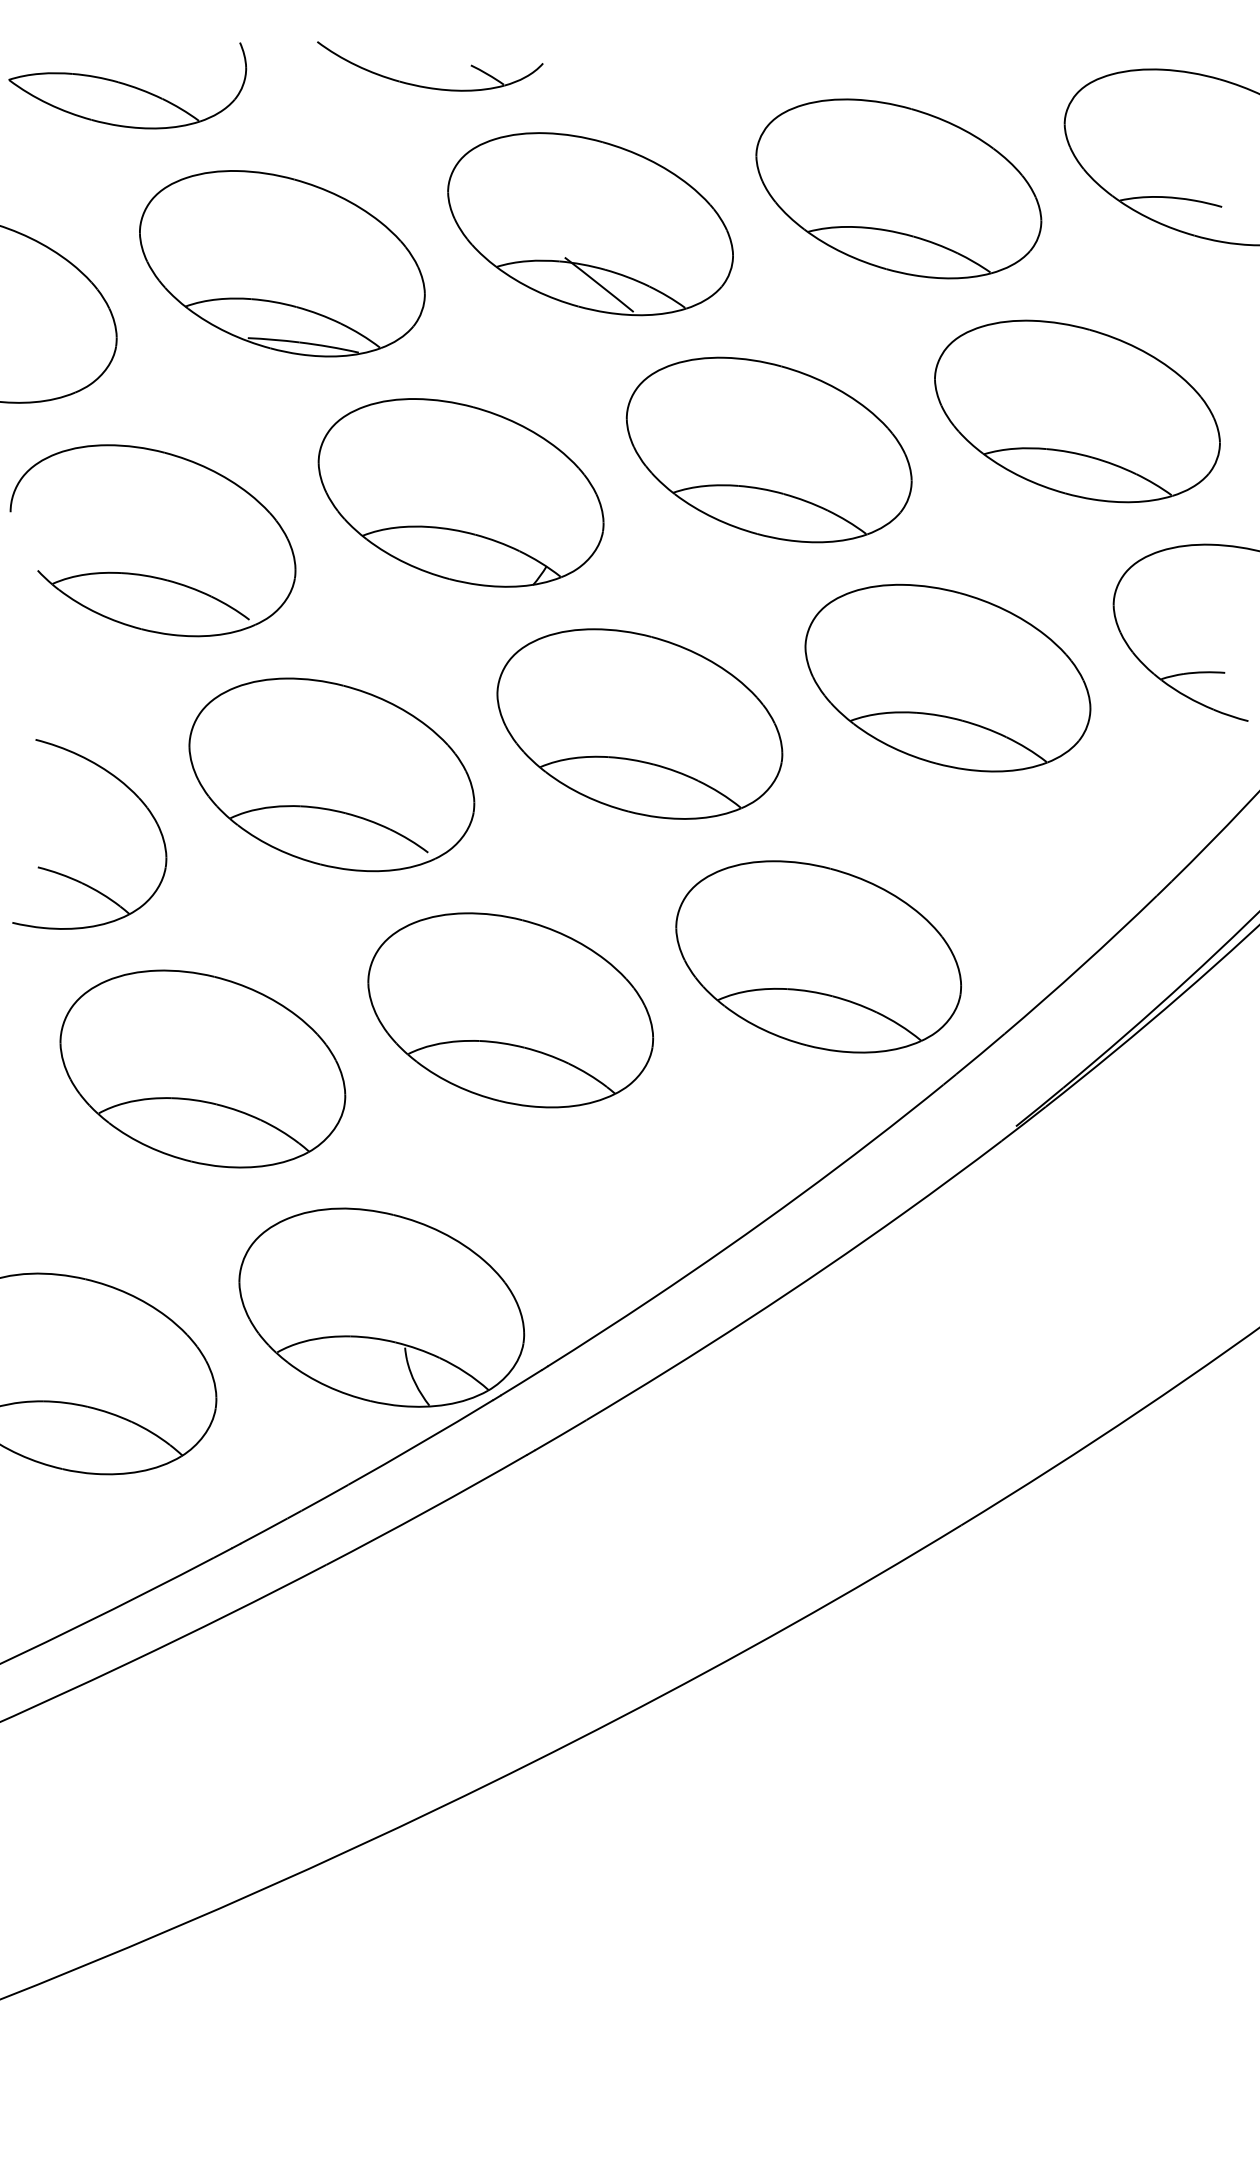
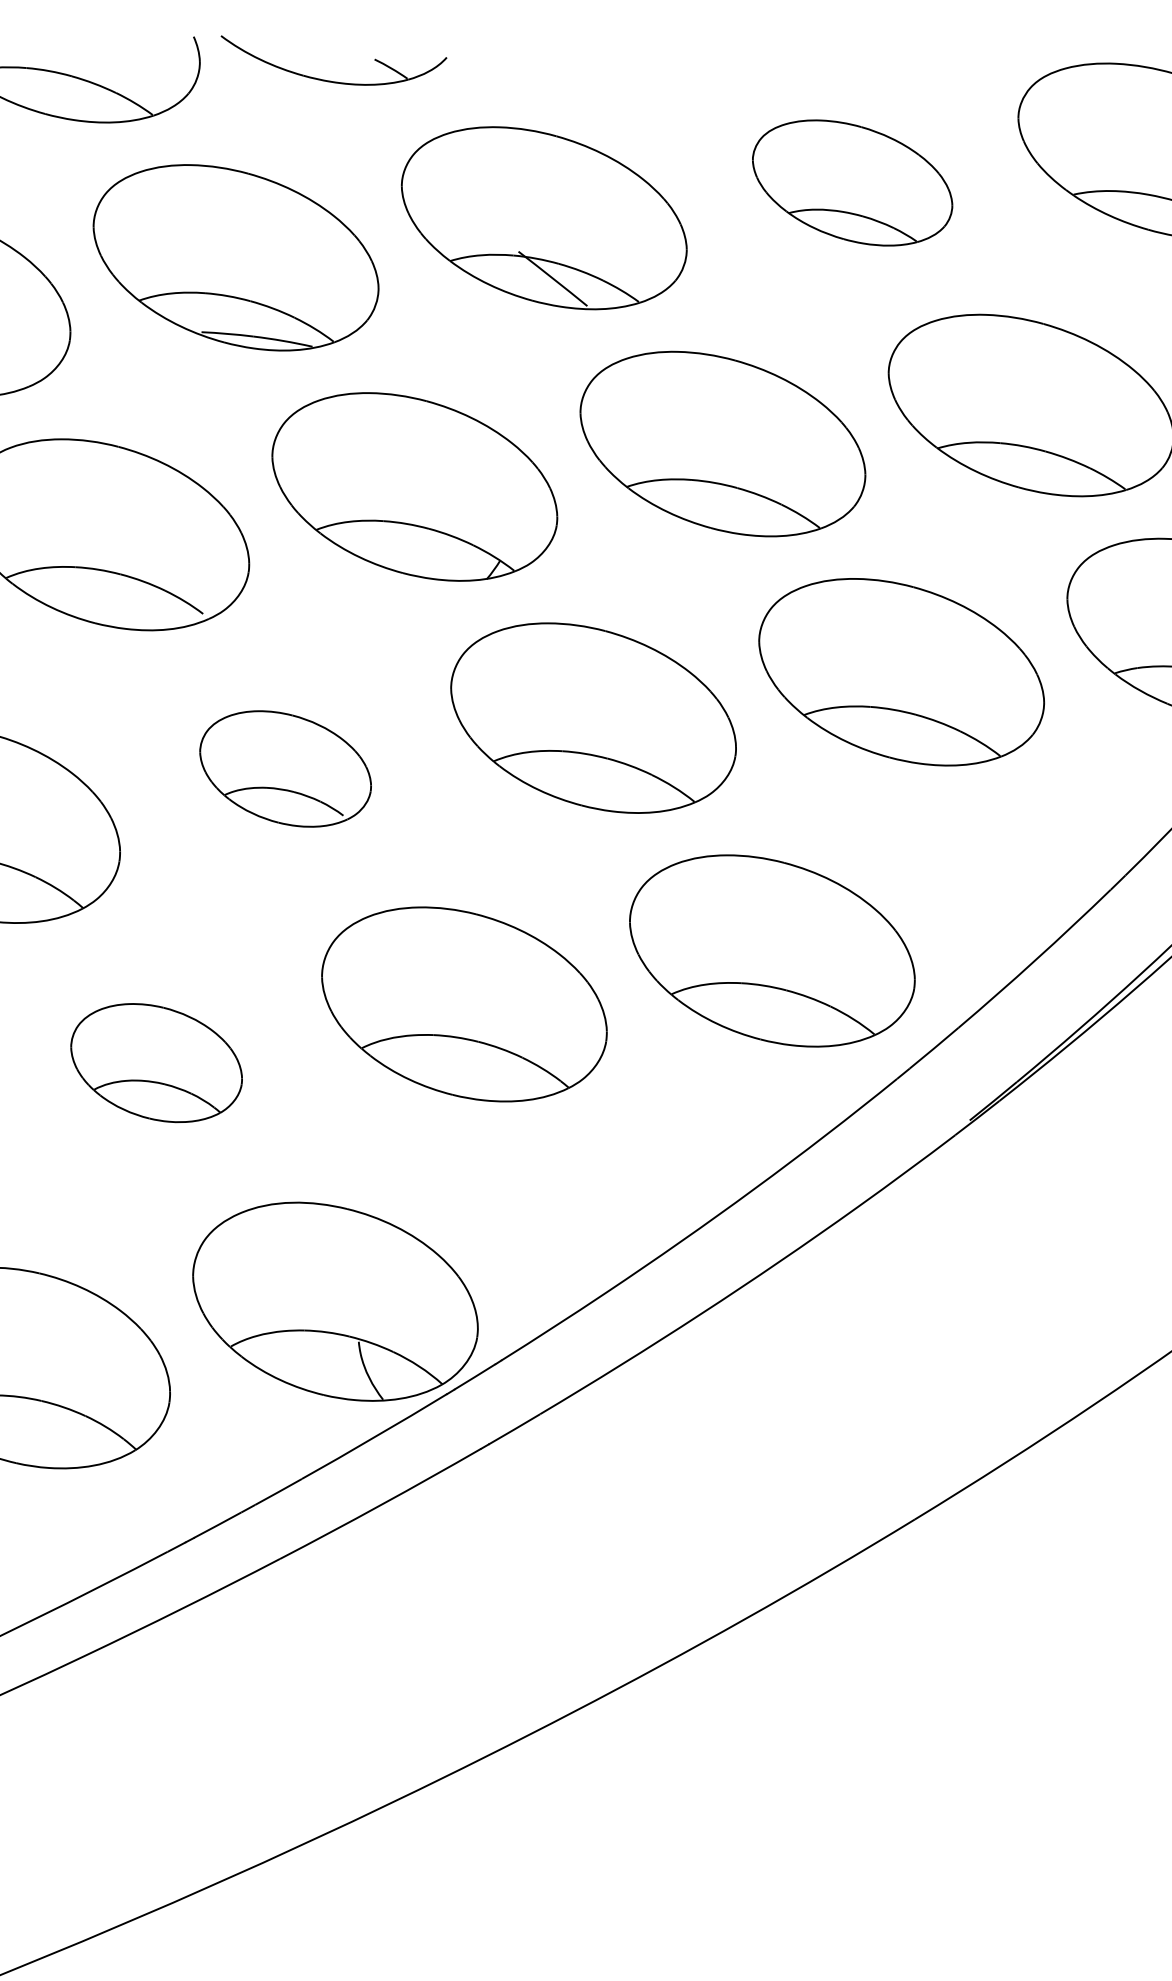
part: (427, 86) -> (331, 80), moved
part: (898, 188) -> (852, 182), size x0.7
part: (331, 774) -> (285, 768), size x0.6
part: (202, 1068) -> (156, 1062), size x0.6

